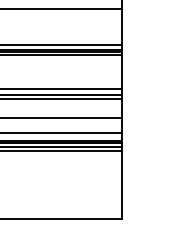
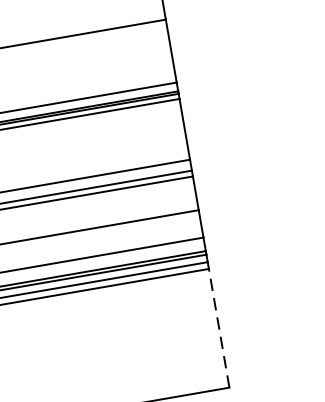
line: (121, 184) -> (218, 327), solid -> dashed

